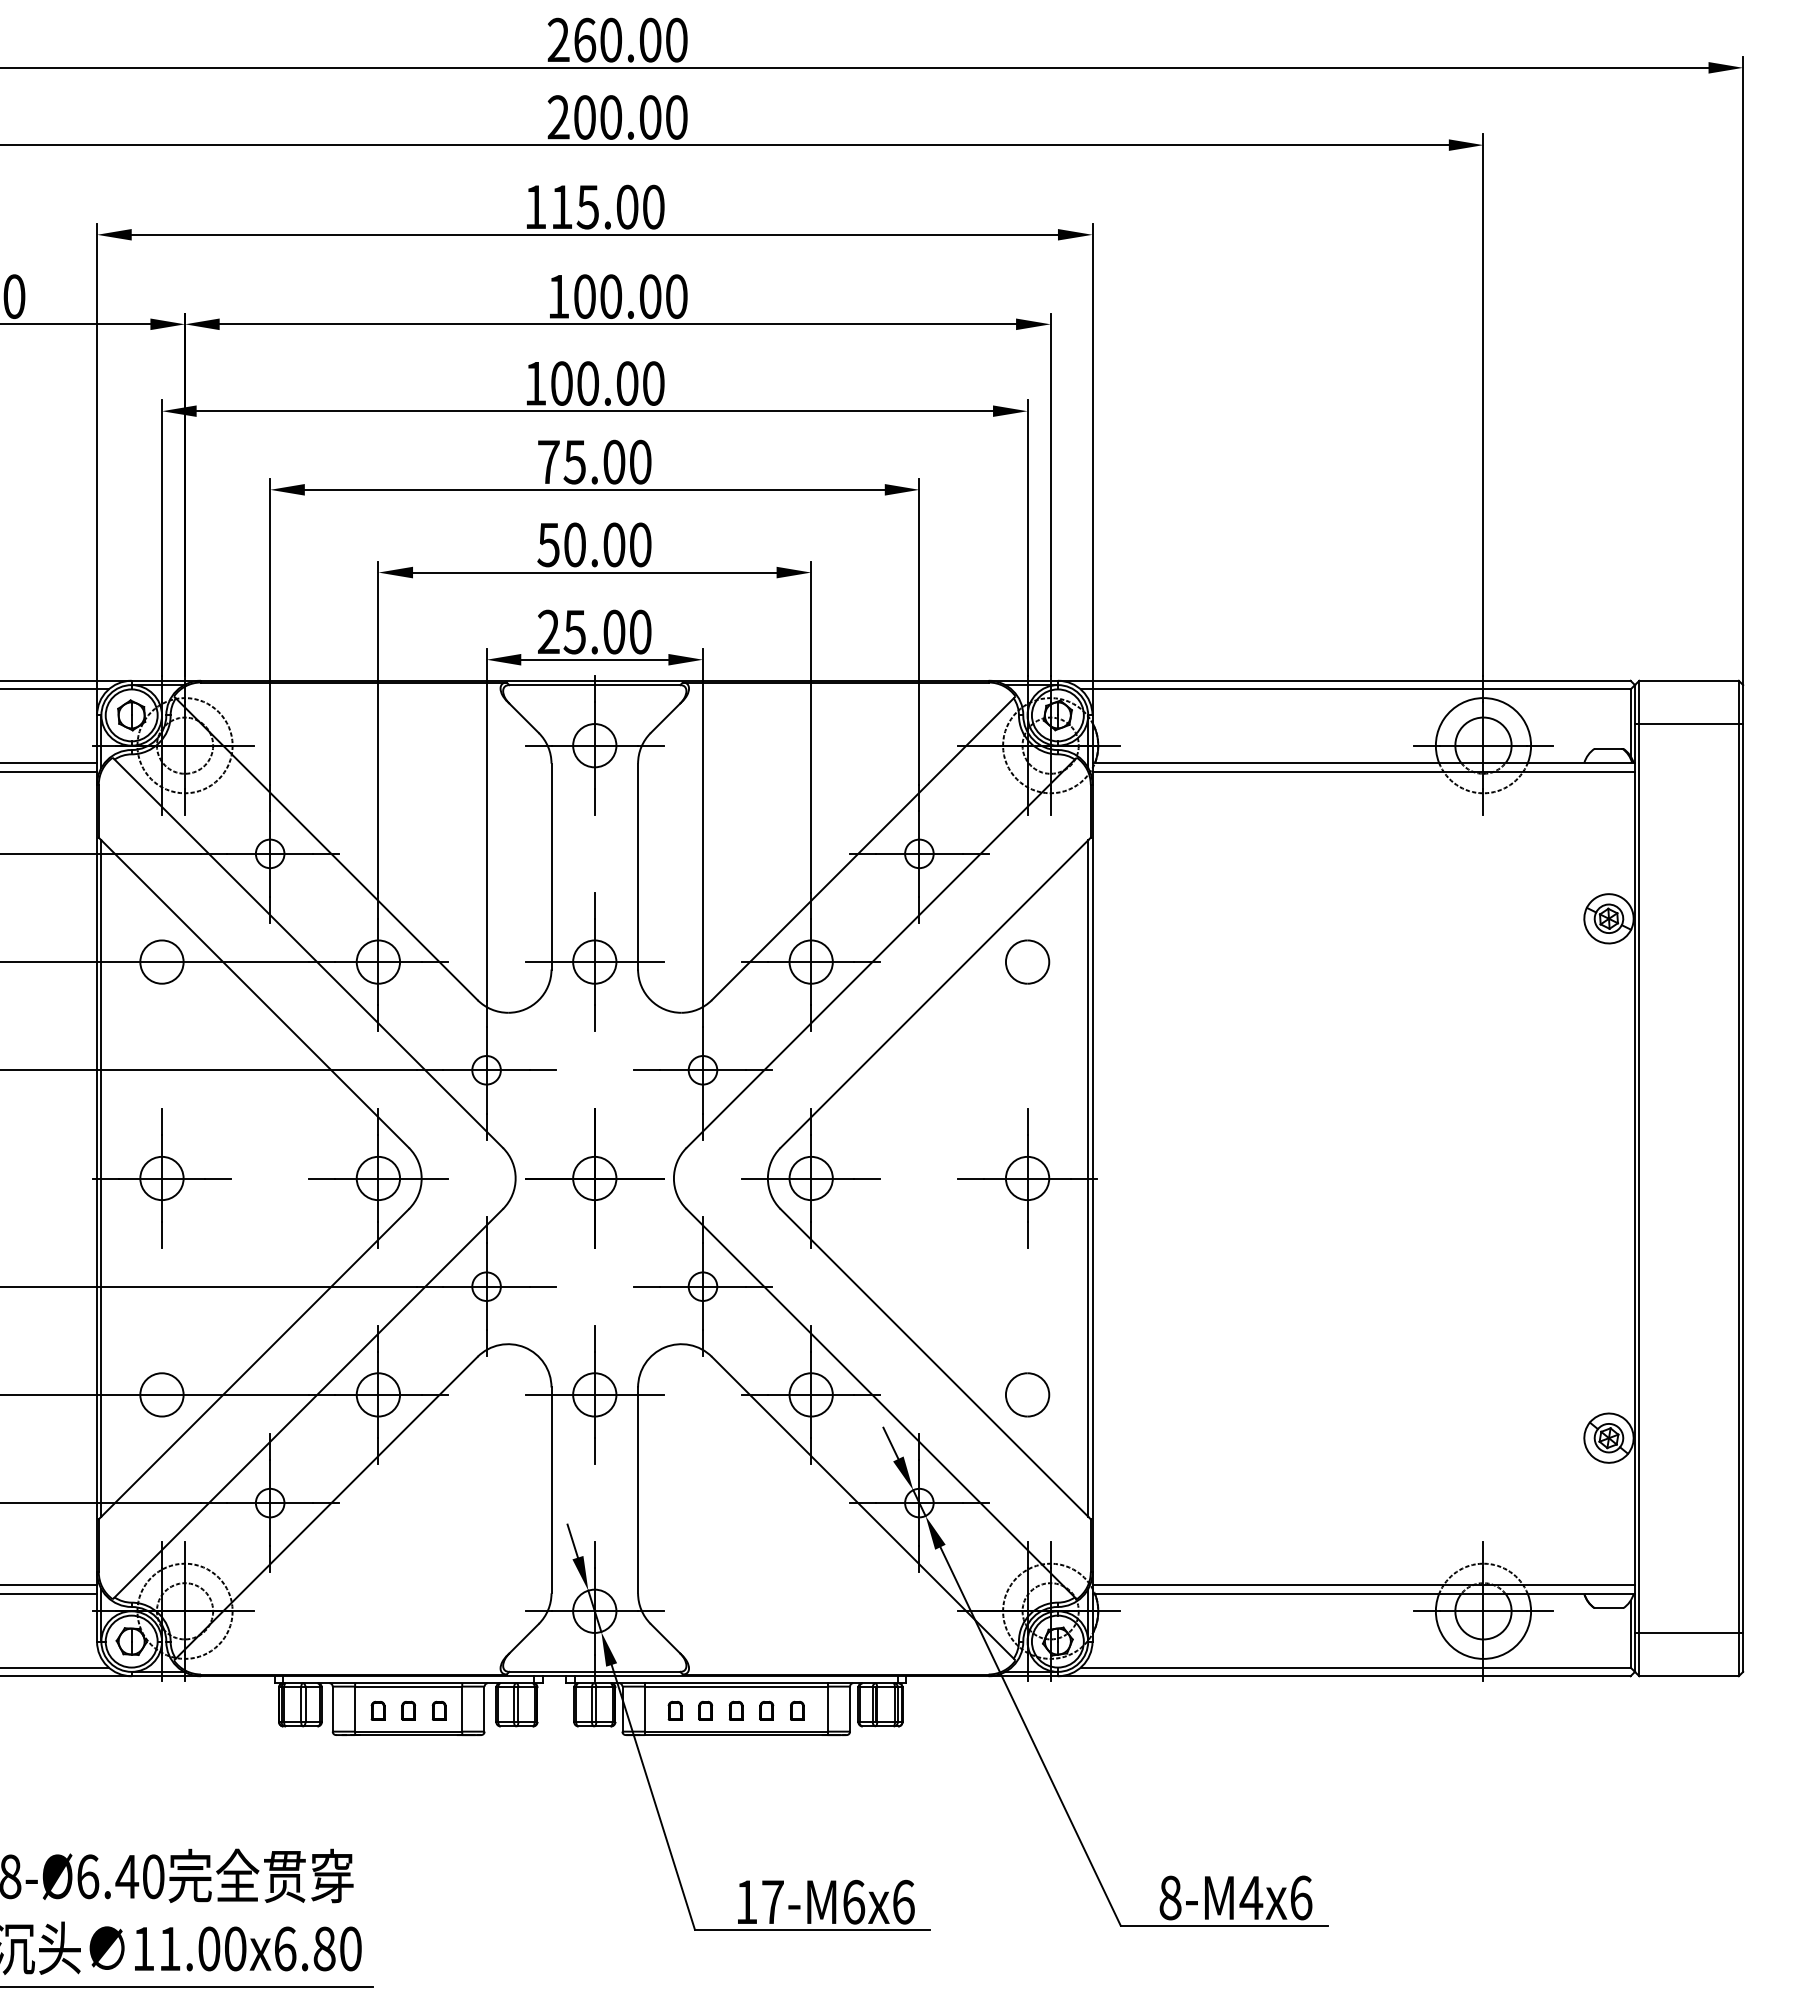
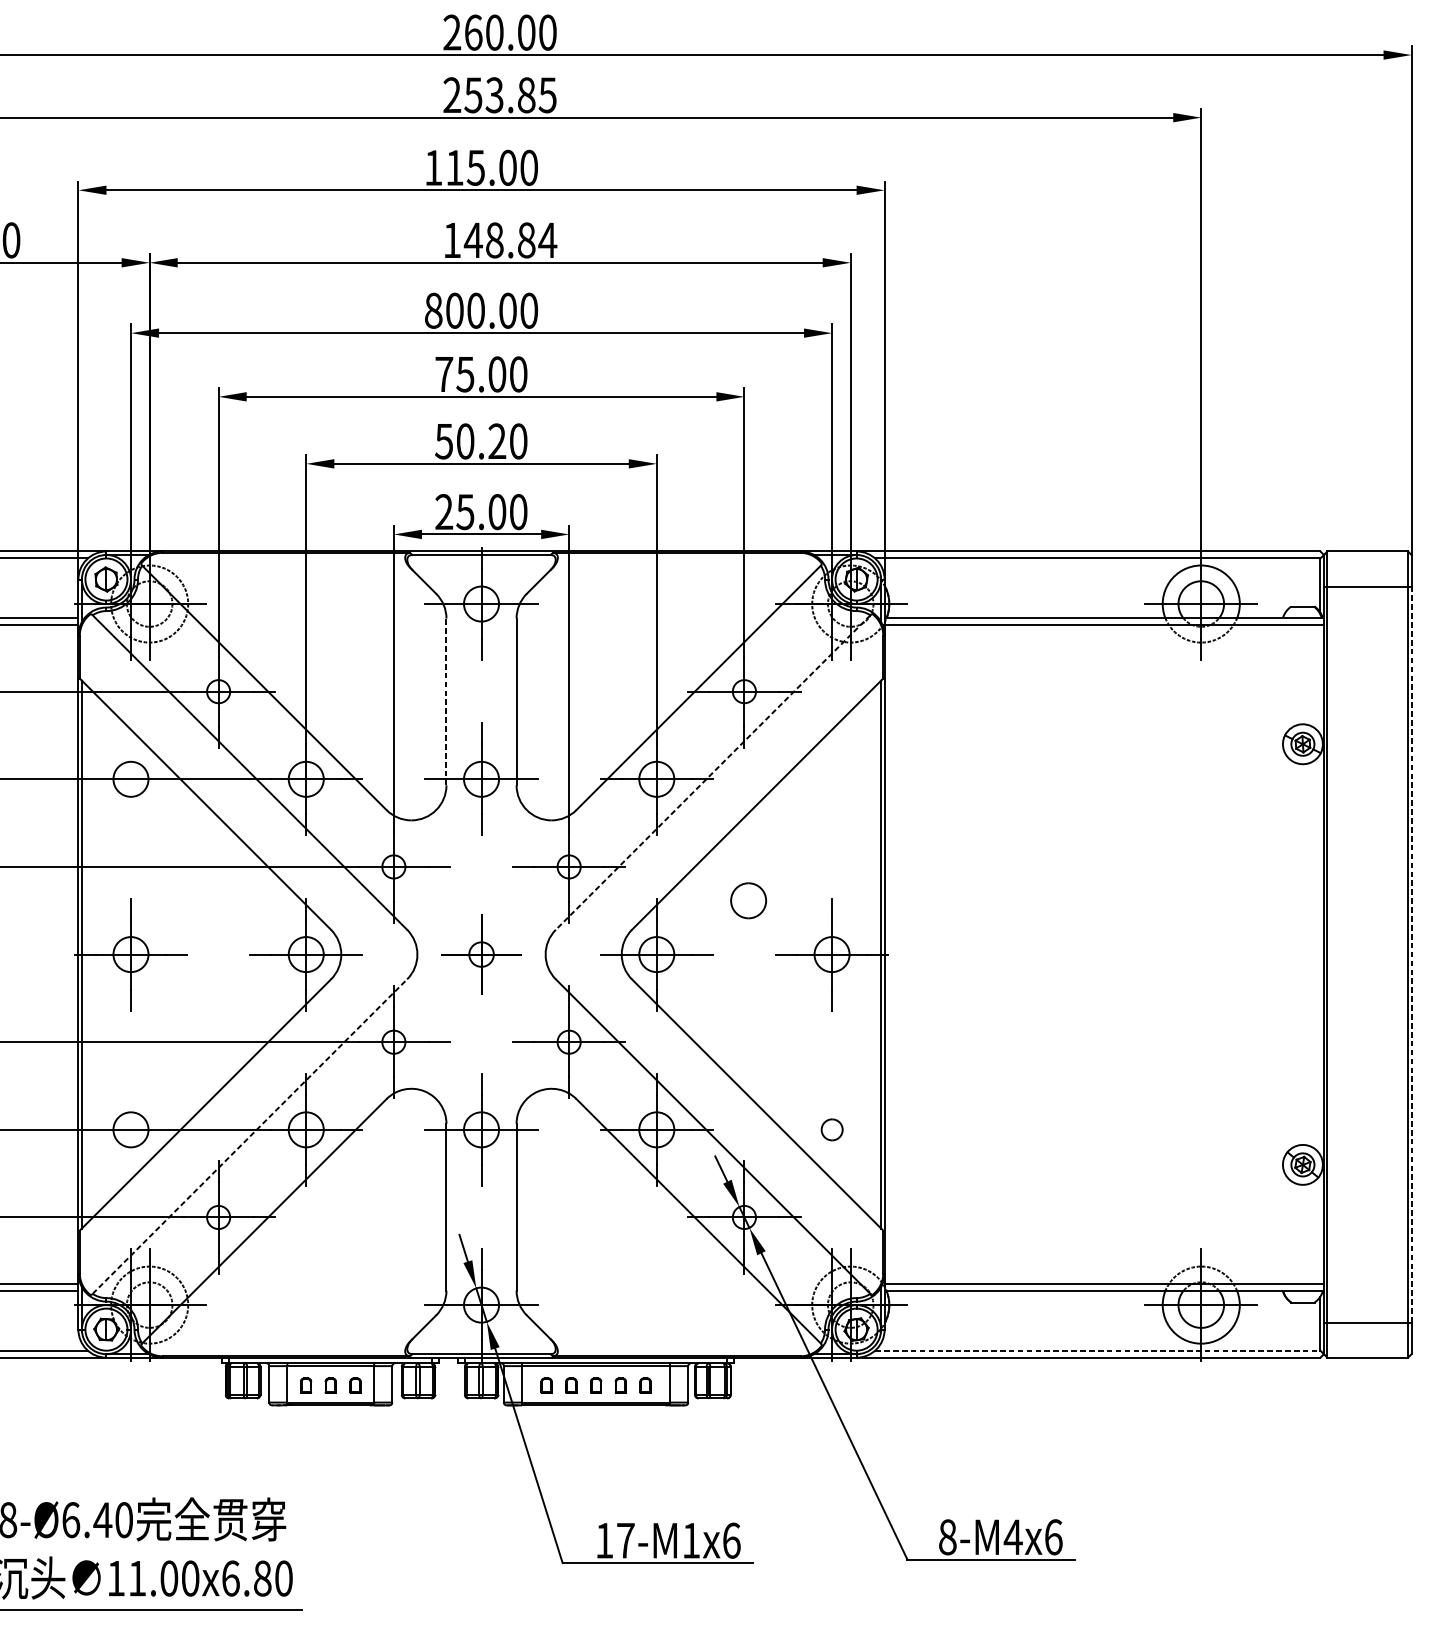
text: (630, 117) -> (510, 95), 200.00 -> 253.85
text: (630, 296) -> (510, 240), 100.00 -> 148.84
text: (535, 383) -> (433, 310), 100.00 -> 800.00
text: (614, 544) -> (497, 441), 50.00 -> 50.20
line: (551, 866) -> (446, 701), solid -> dashed
line: (880, 953) -> (712, 772), solid -> dashed
part: (1027, 961) -> (748, 900), moved
part: (594, 1178) -> (481, 954), size x0.7
line: (1743, 1178) -> (1411, 954), solid -> dashed
part: (1027, 1394) -> (831, 1129), size x0.6
line: (308, 1403) -> (249, 1136), solid -> dashed
line: (1355, 1667) -> (1097, 1350), solid -> dashed
text: (854, 1901) -> (691, 1540), 17-M6 -> 17-M1

